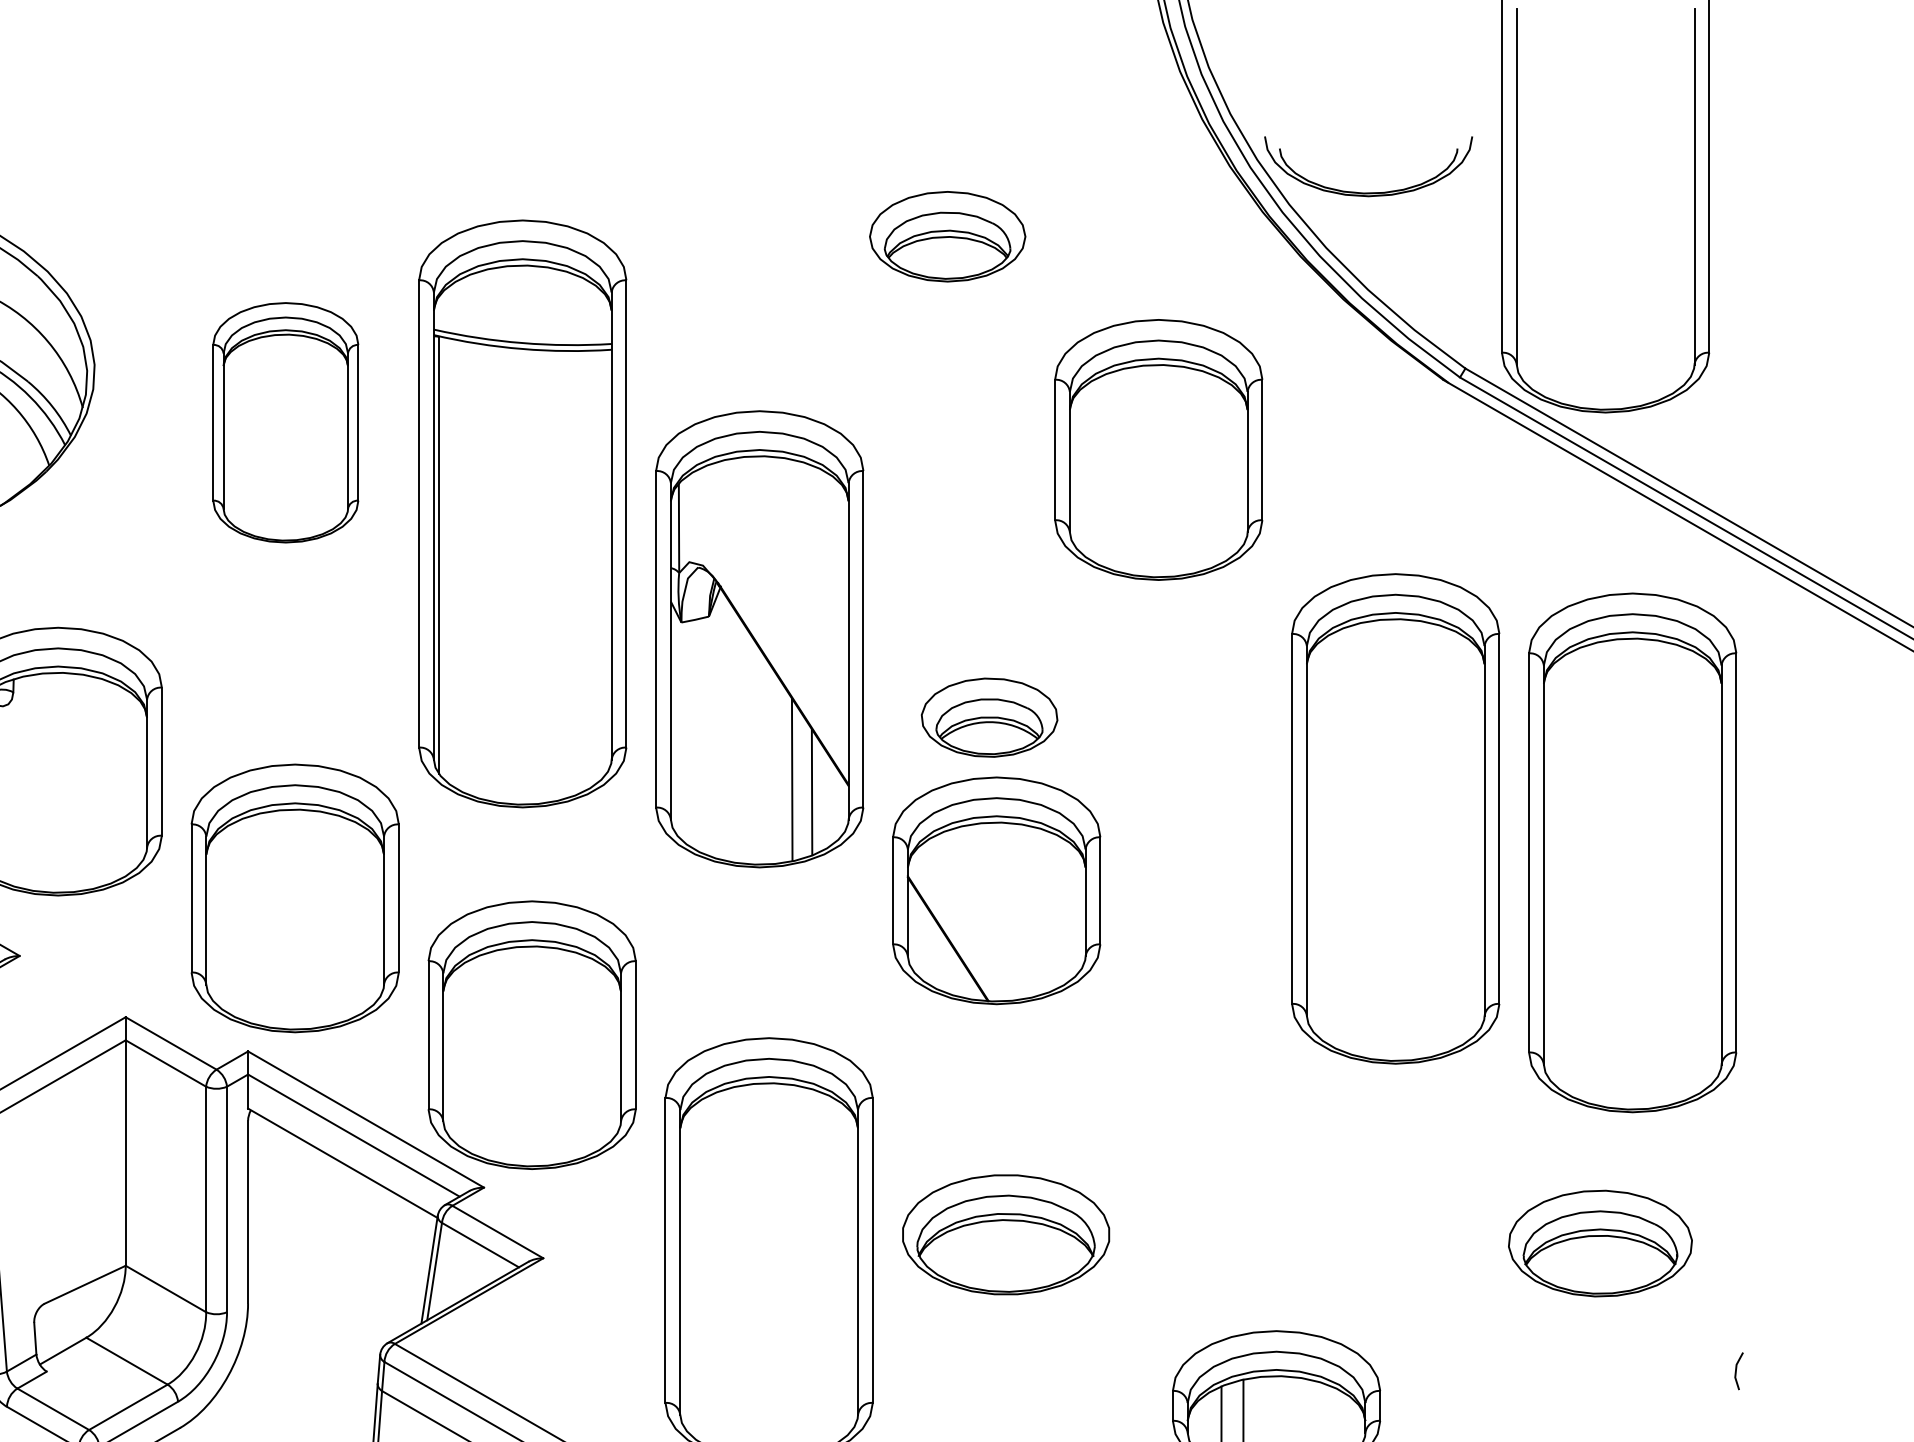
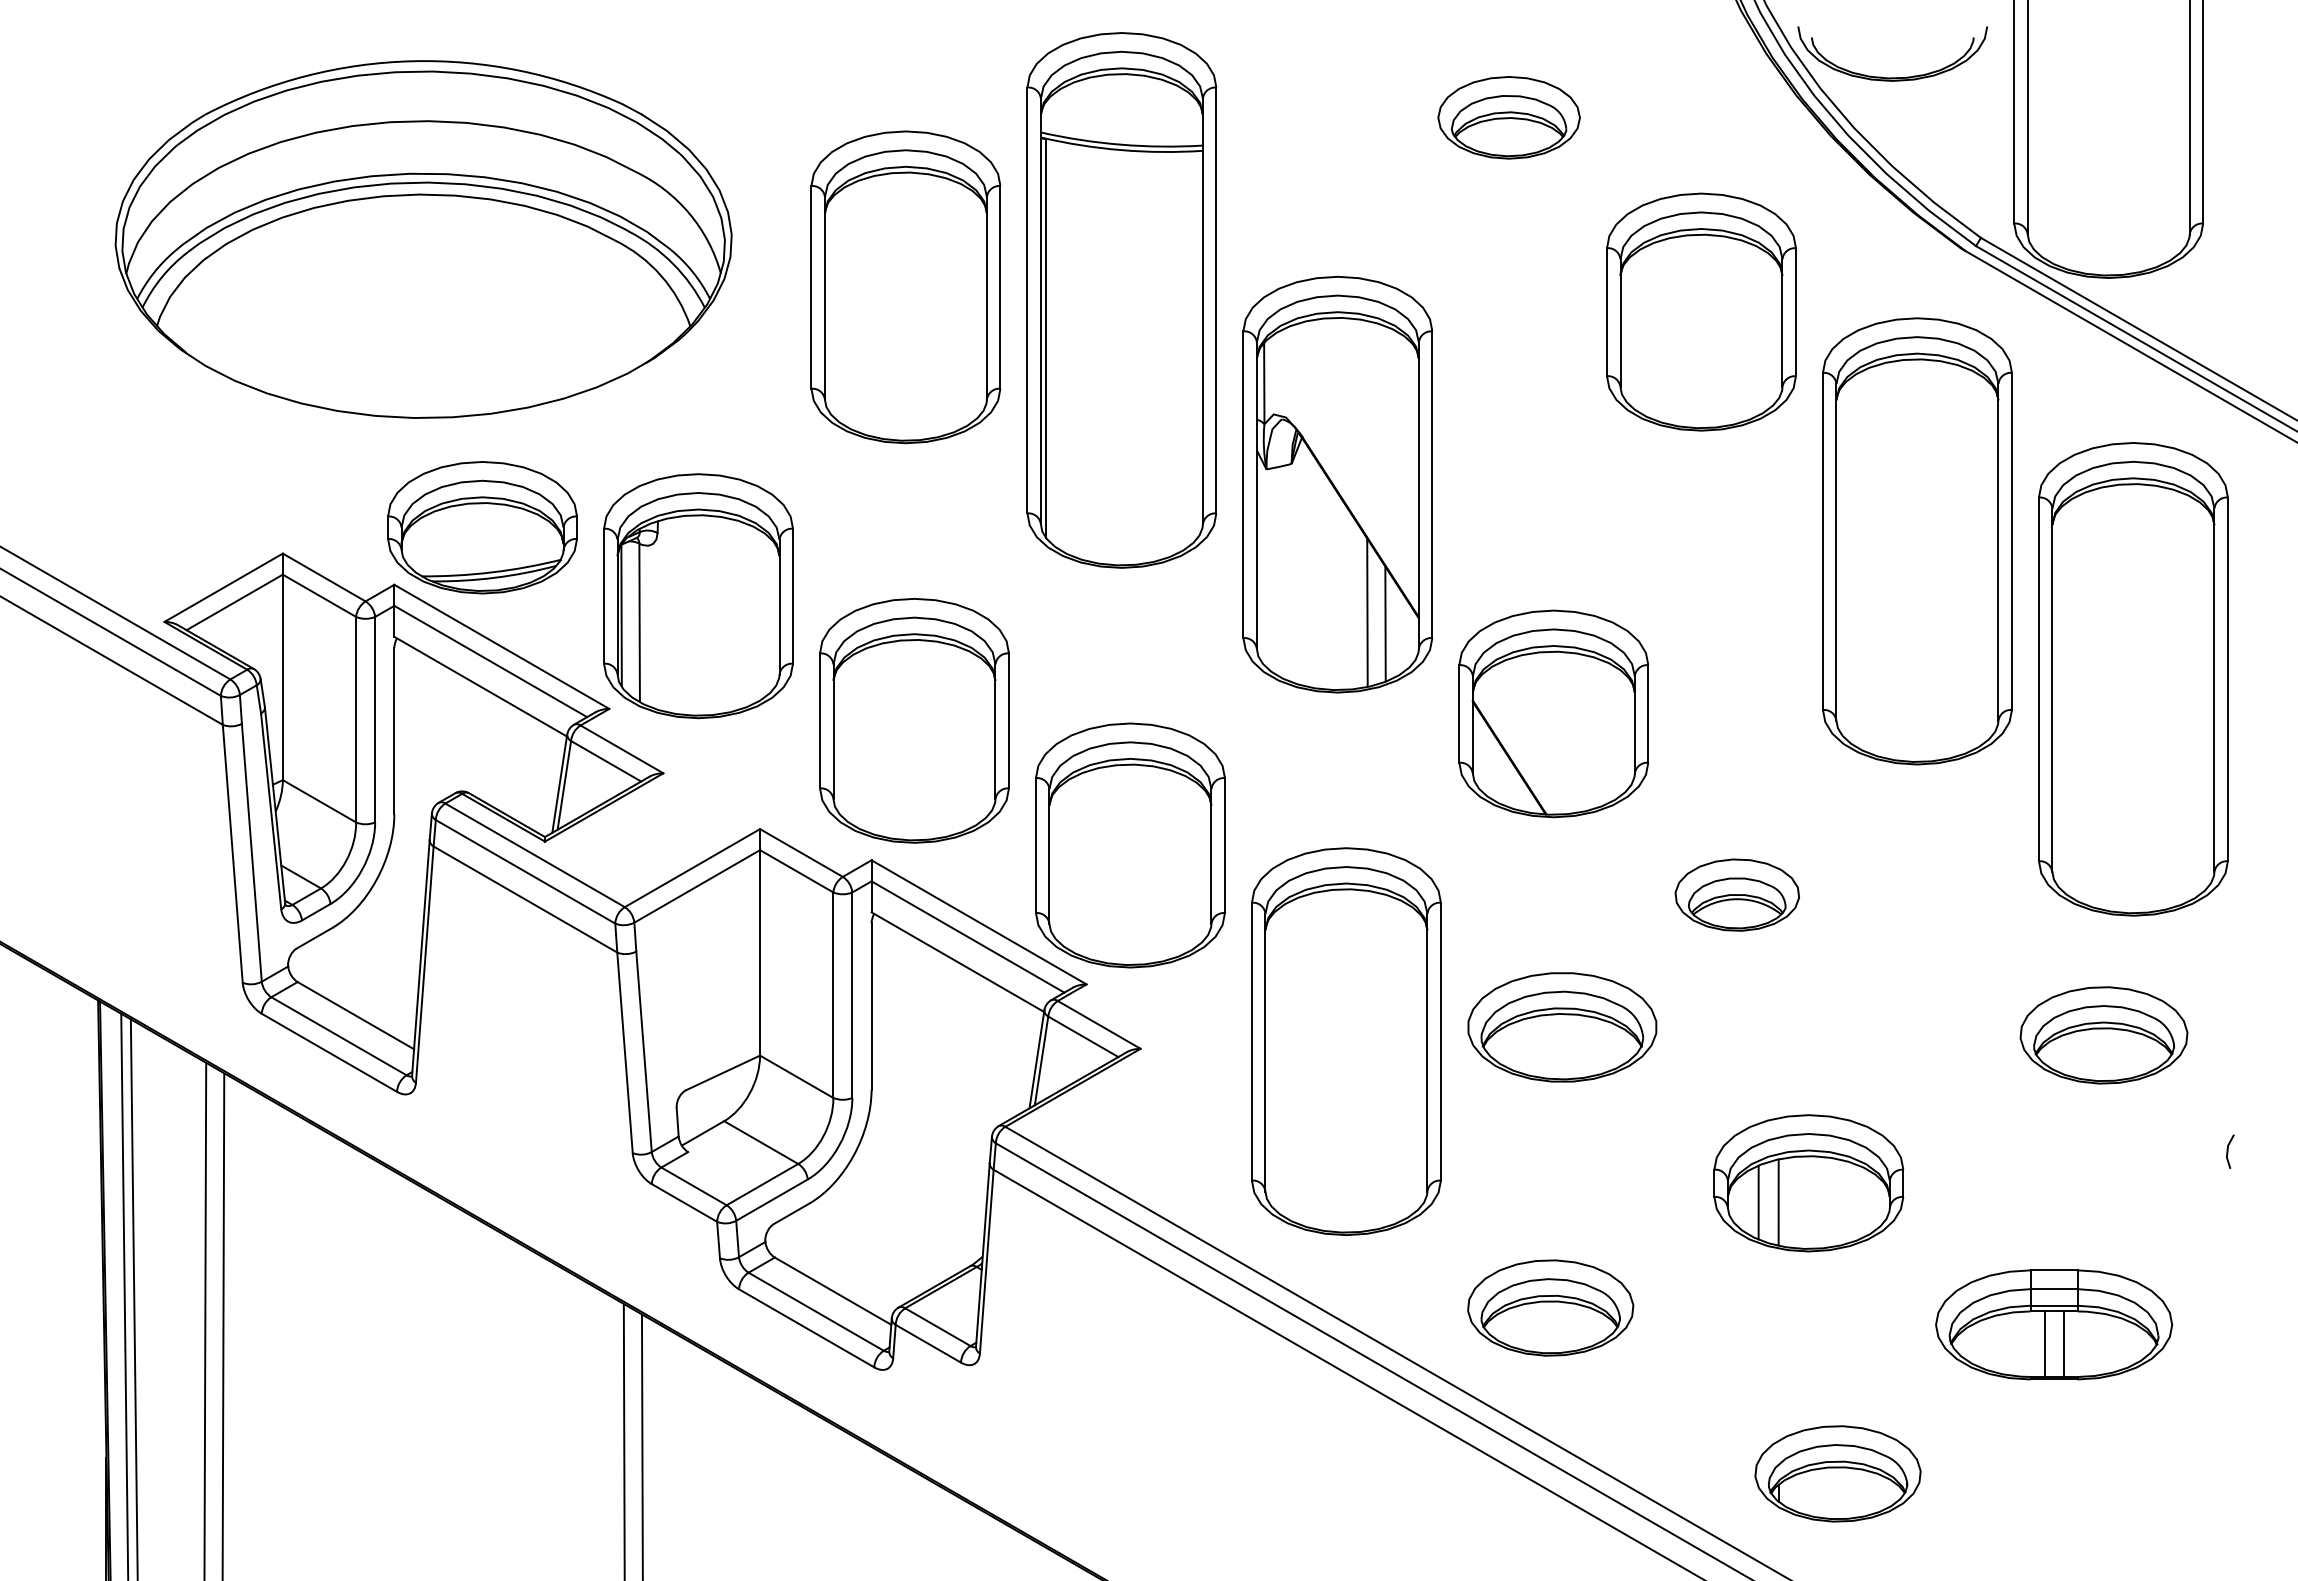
part: (285, 422) -> (905, 287), size x1.43
part: (522, 513) -> (1121, 300), moved
part: (988, 716) -> (1736, 894), moved
part: (1395, 819) -> (1917, 541), moved

